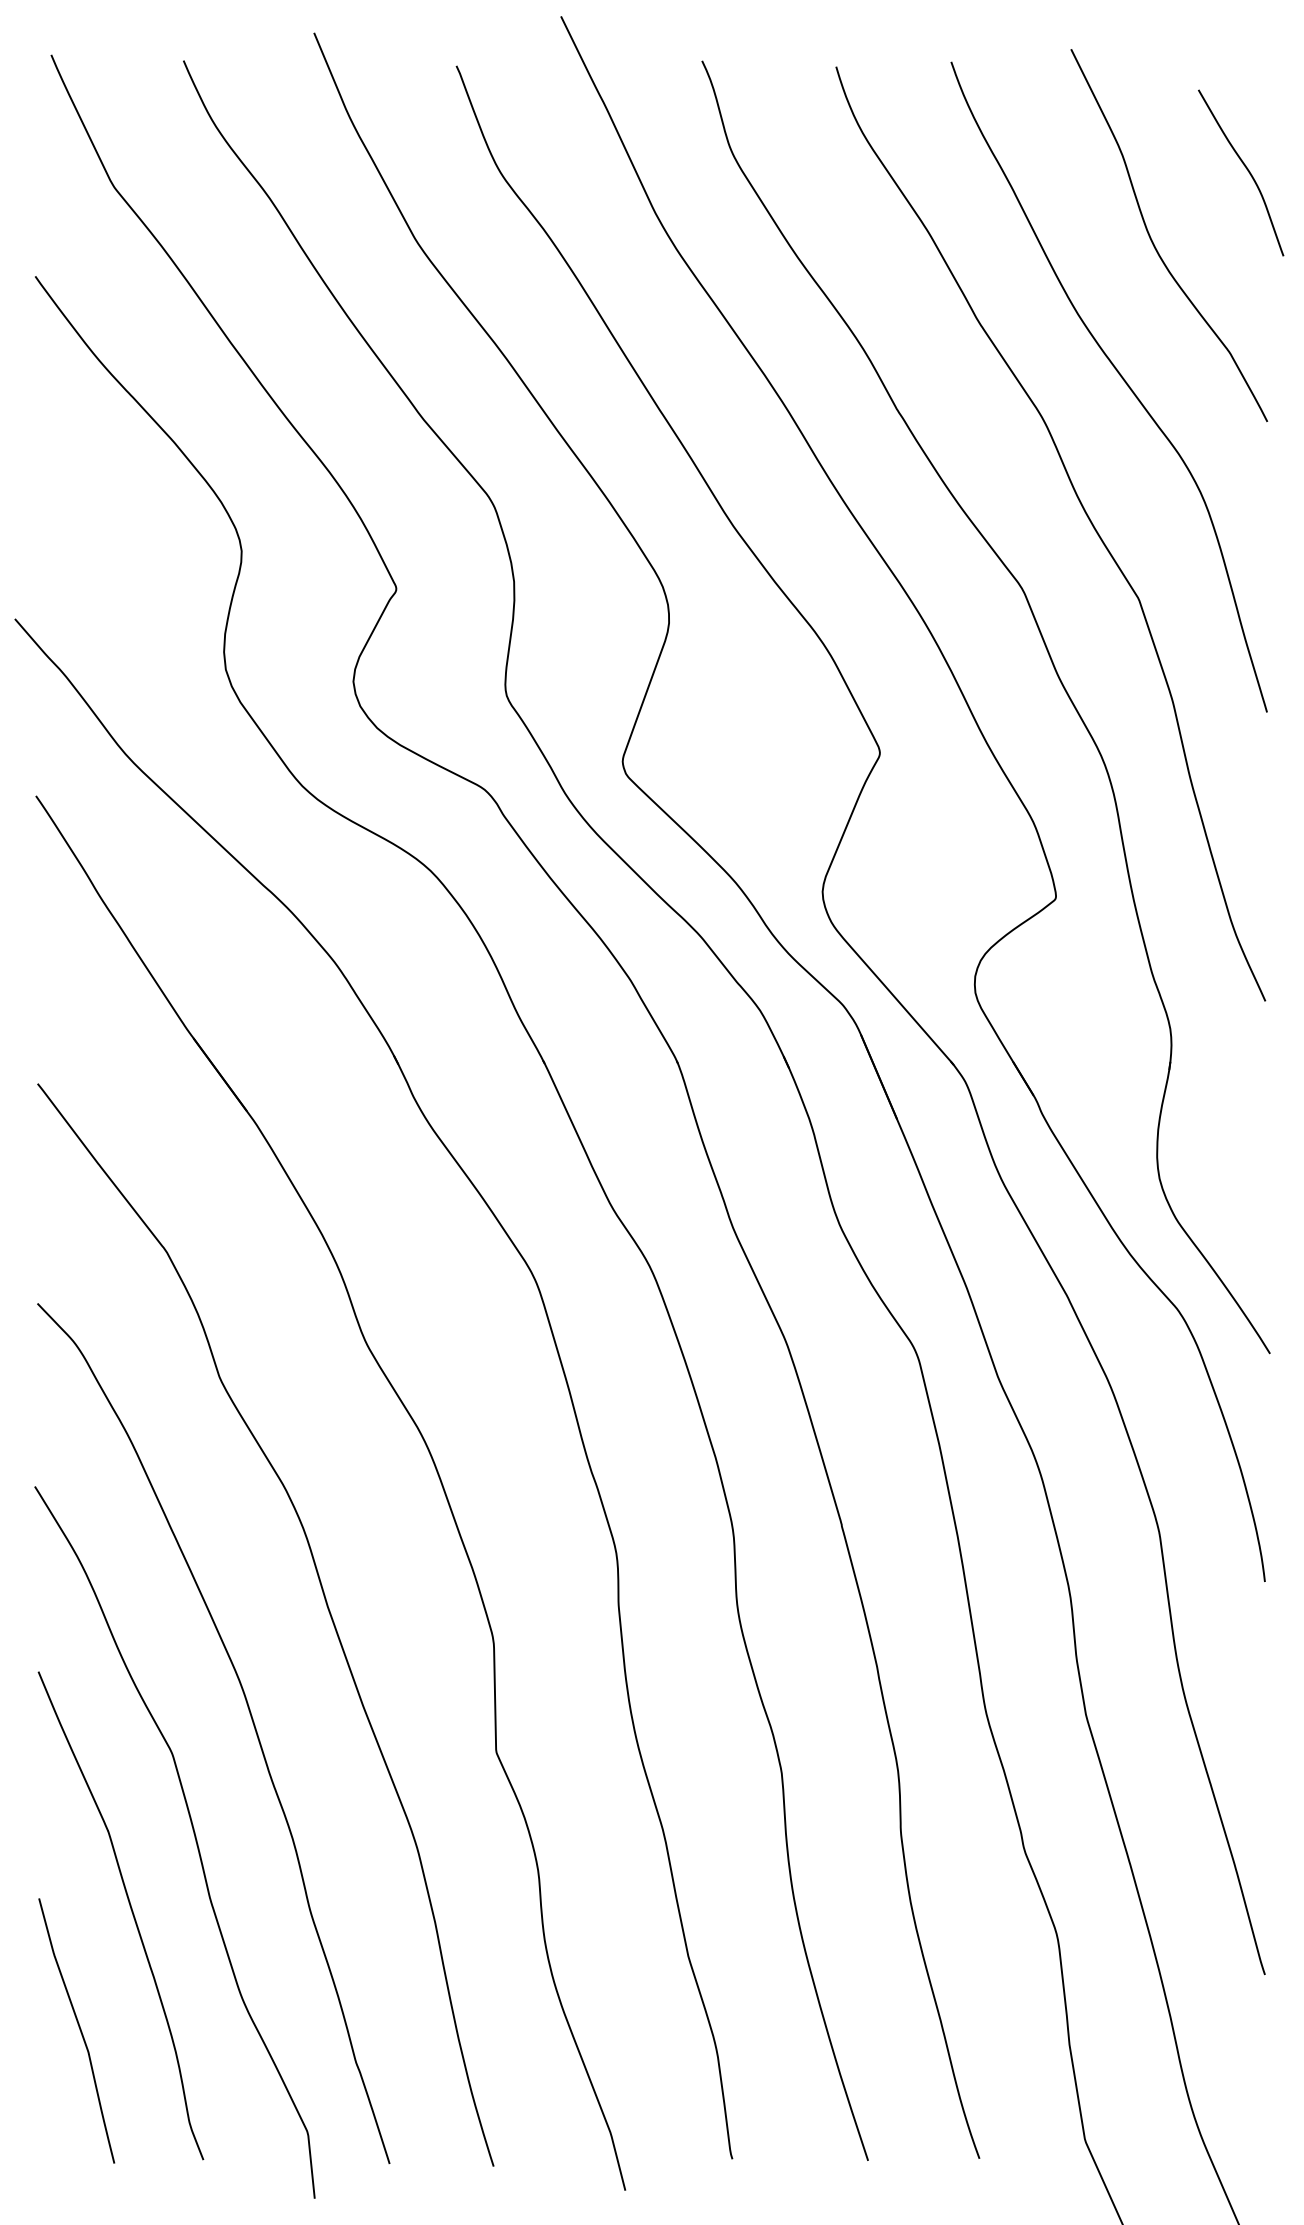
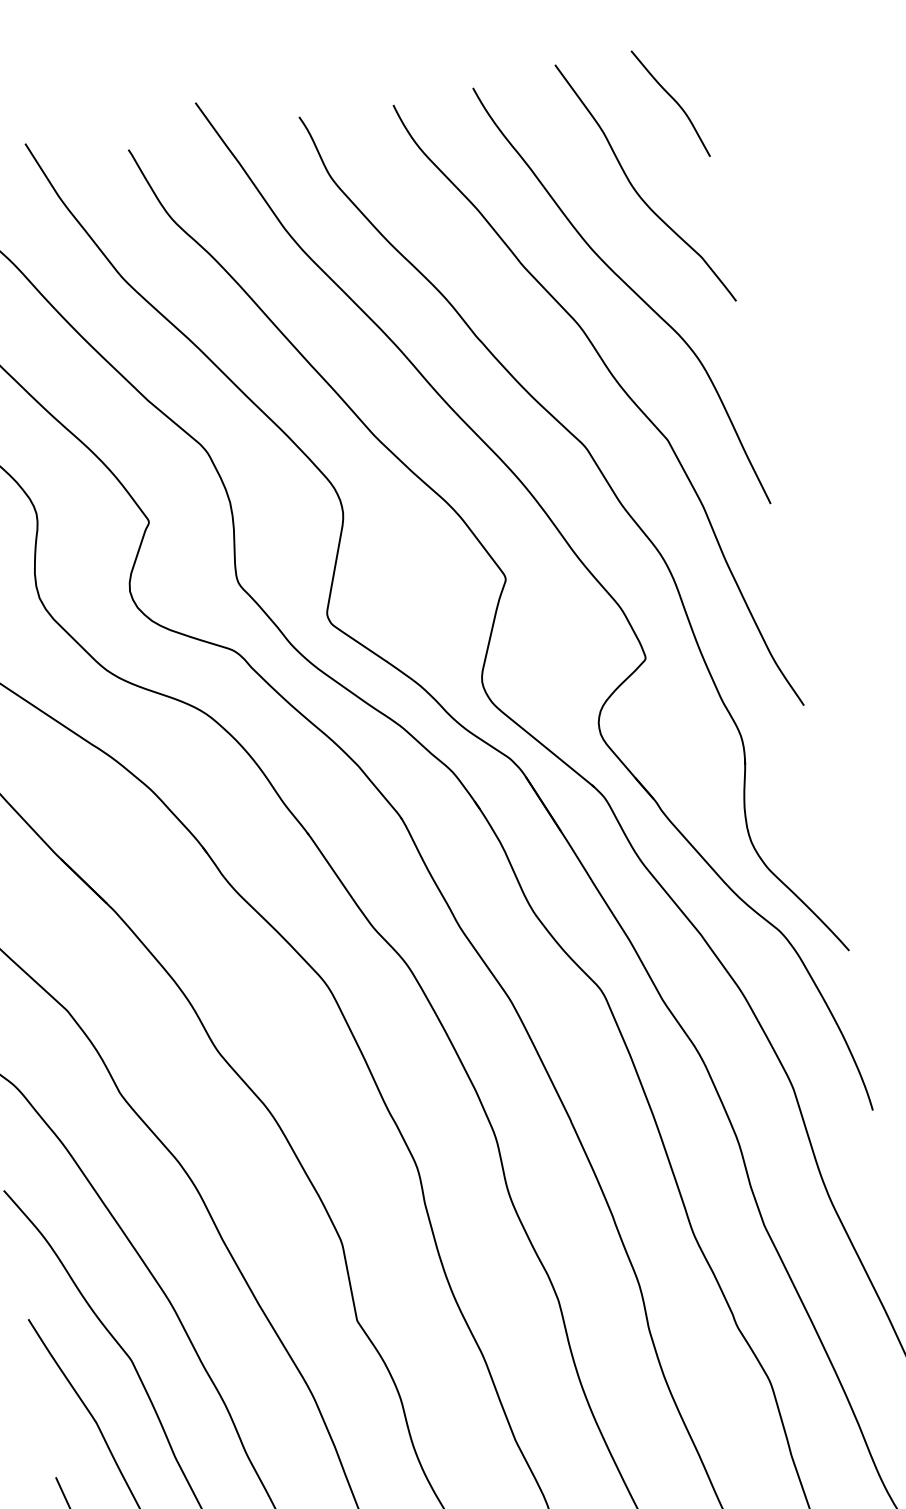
curve: (1245, 168) -> (673, 100), moved

